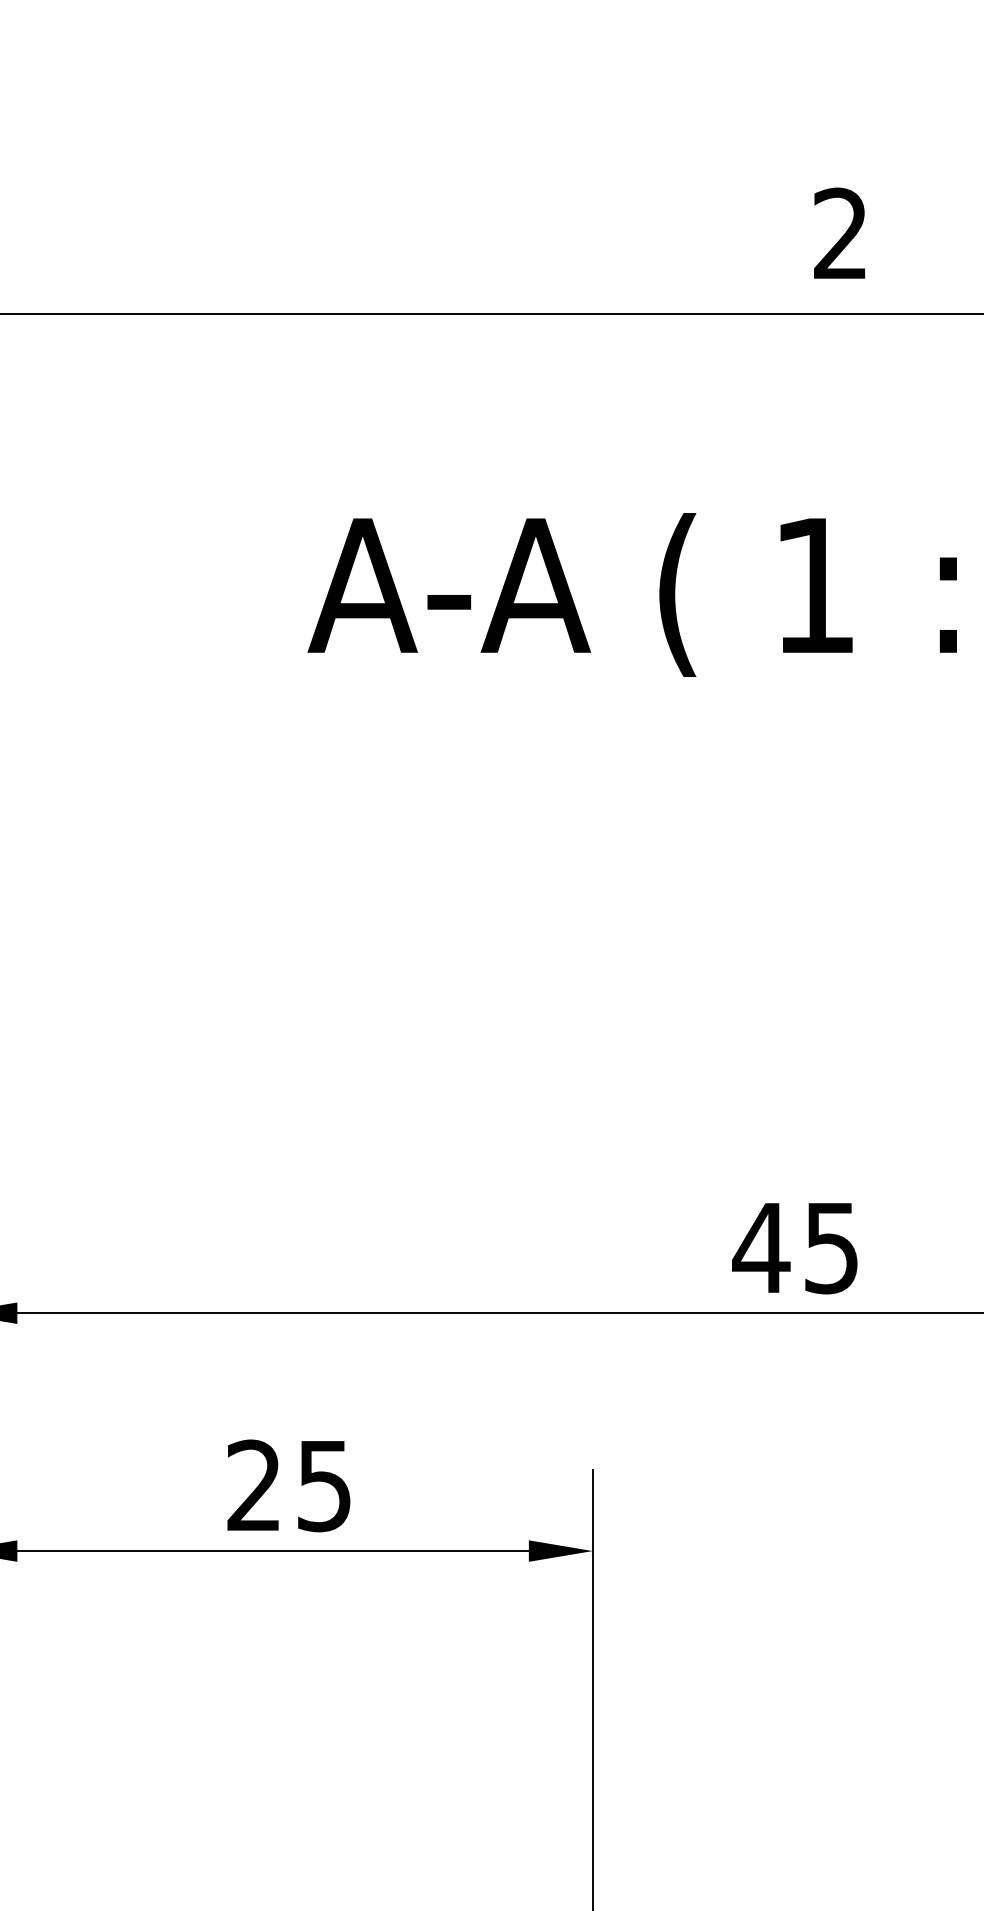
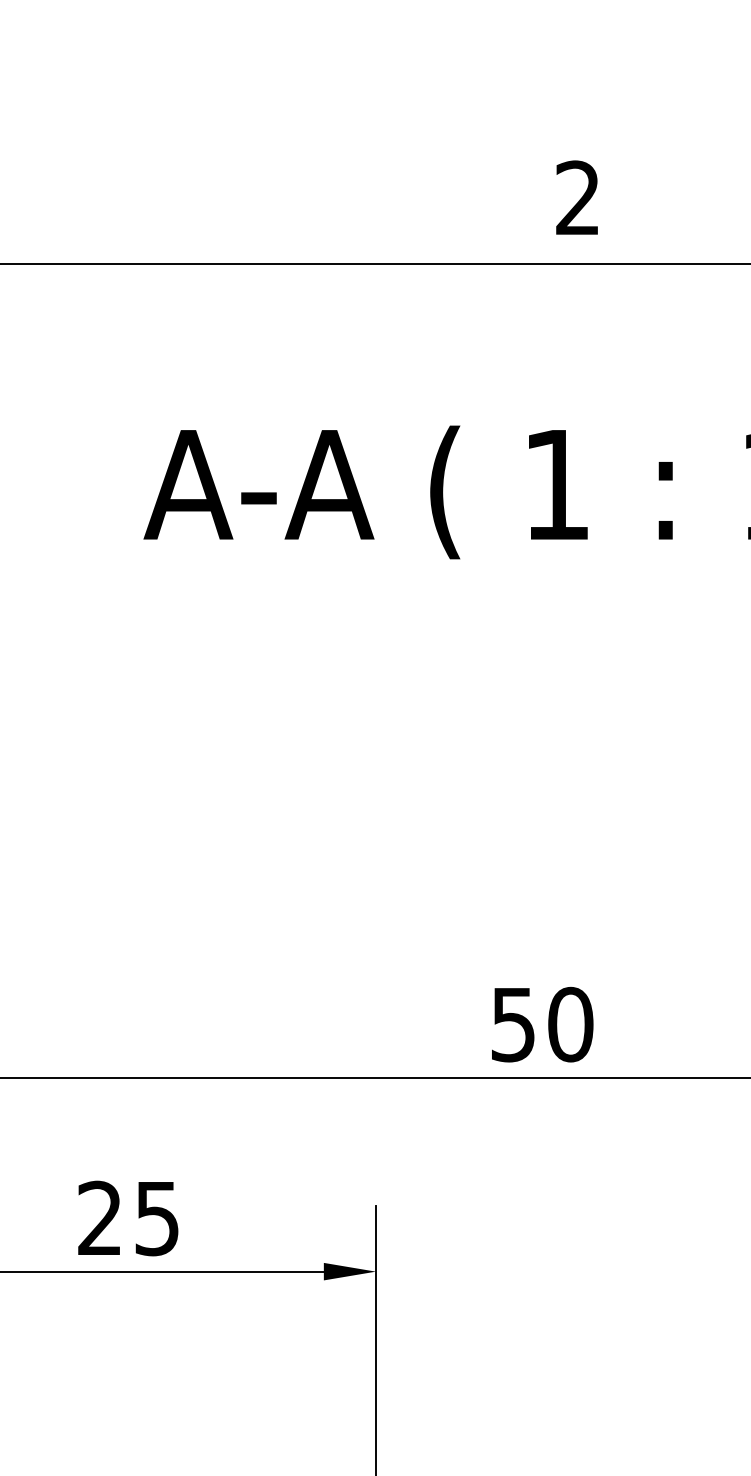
text: (795, 1247) -> (541, 1024), 45 -> 50

